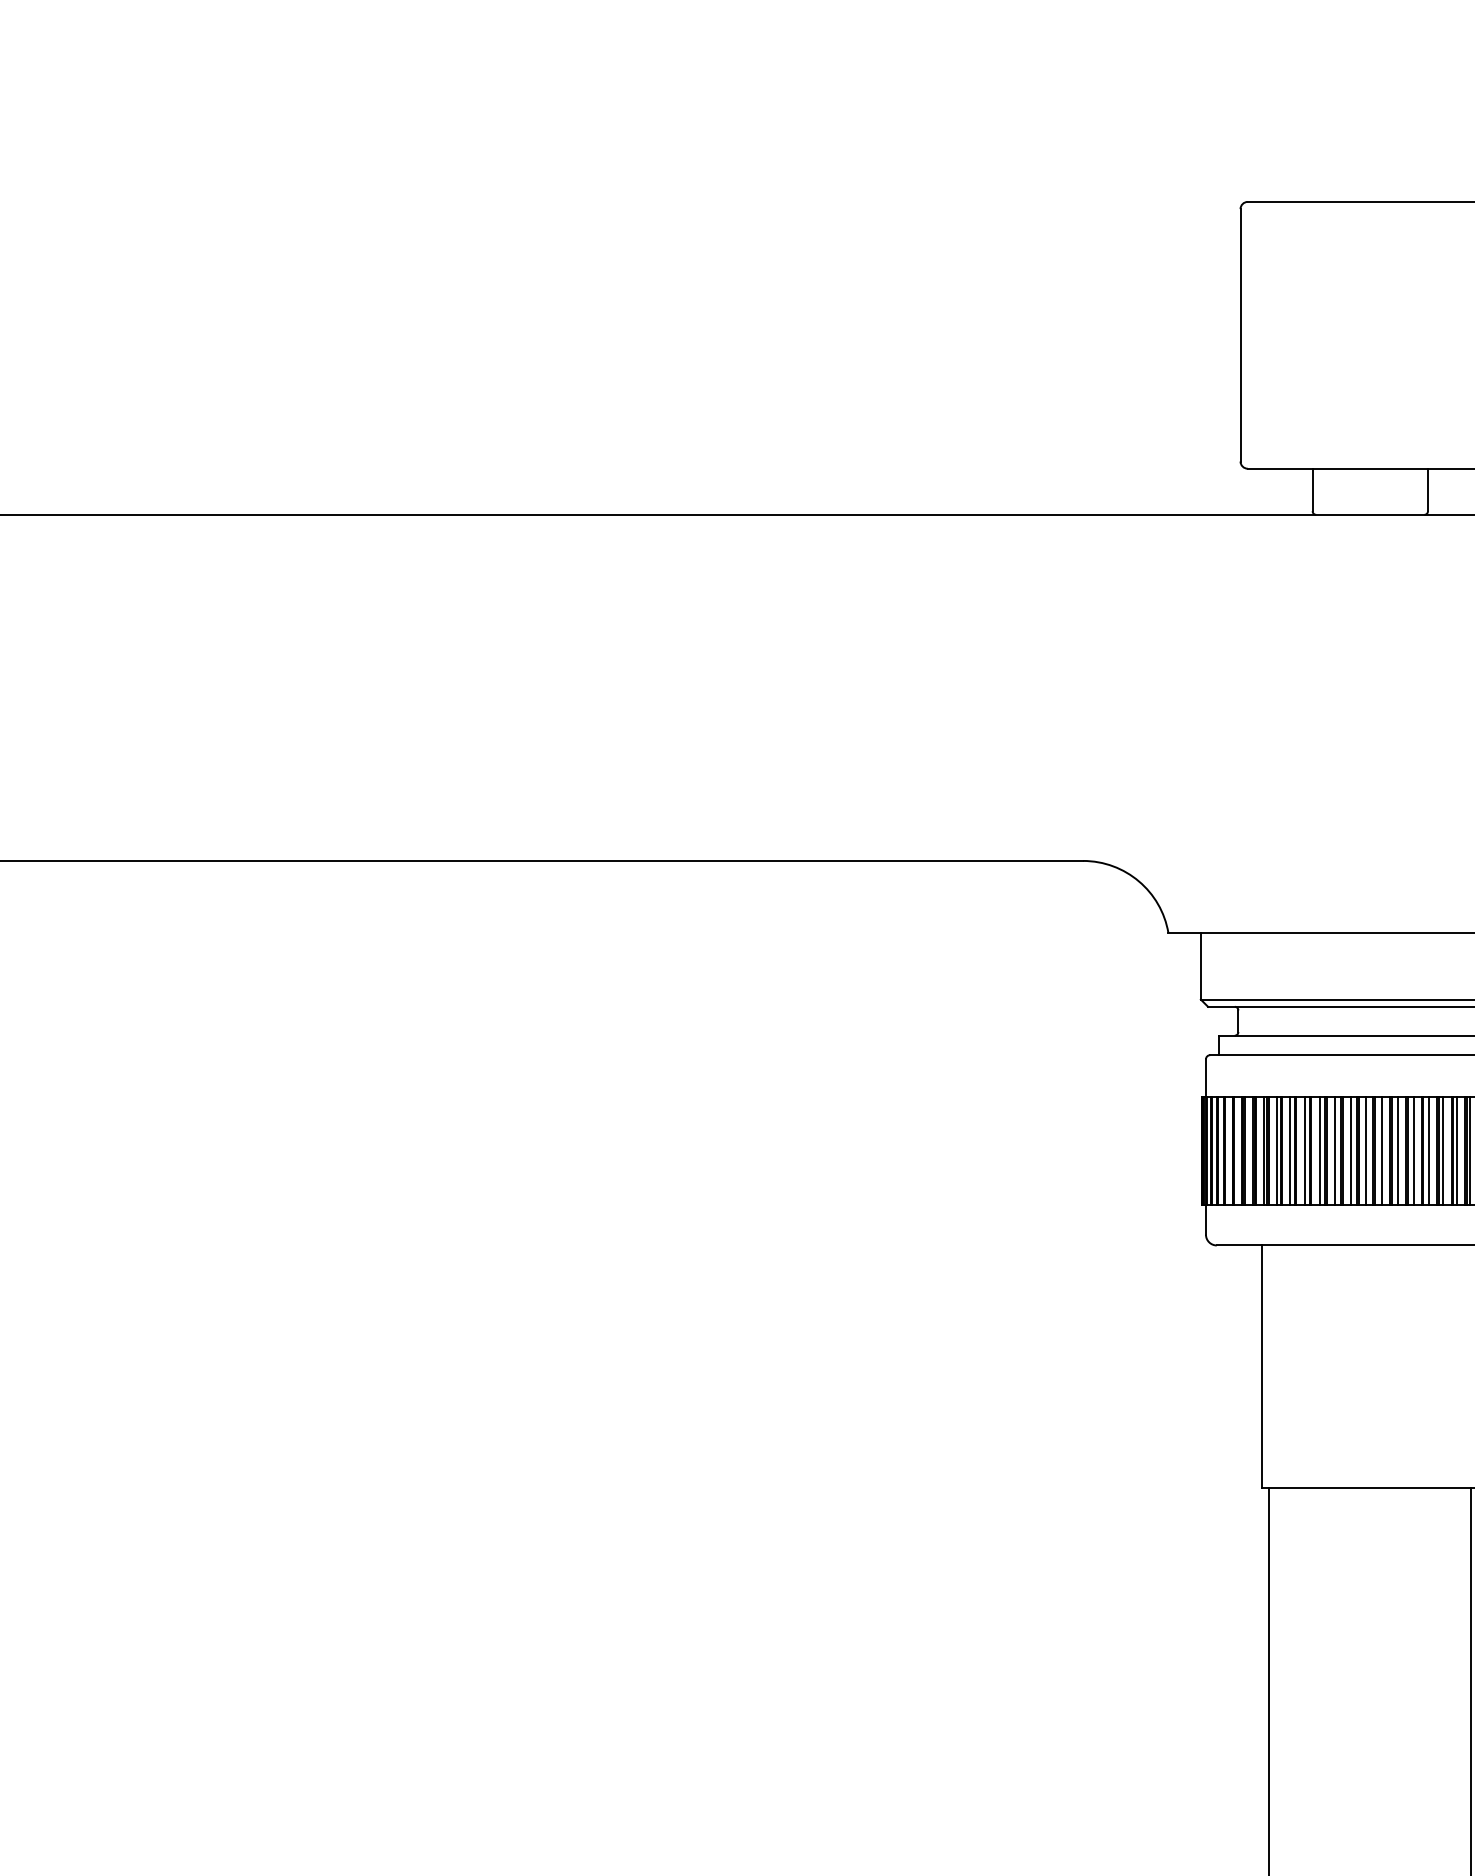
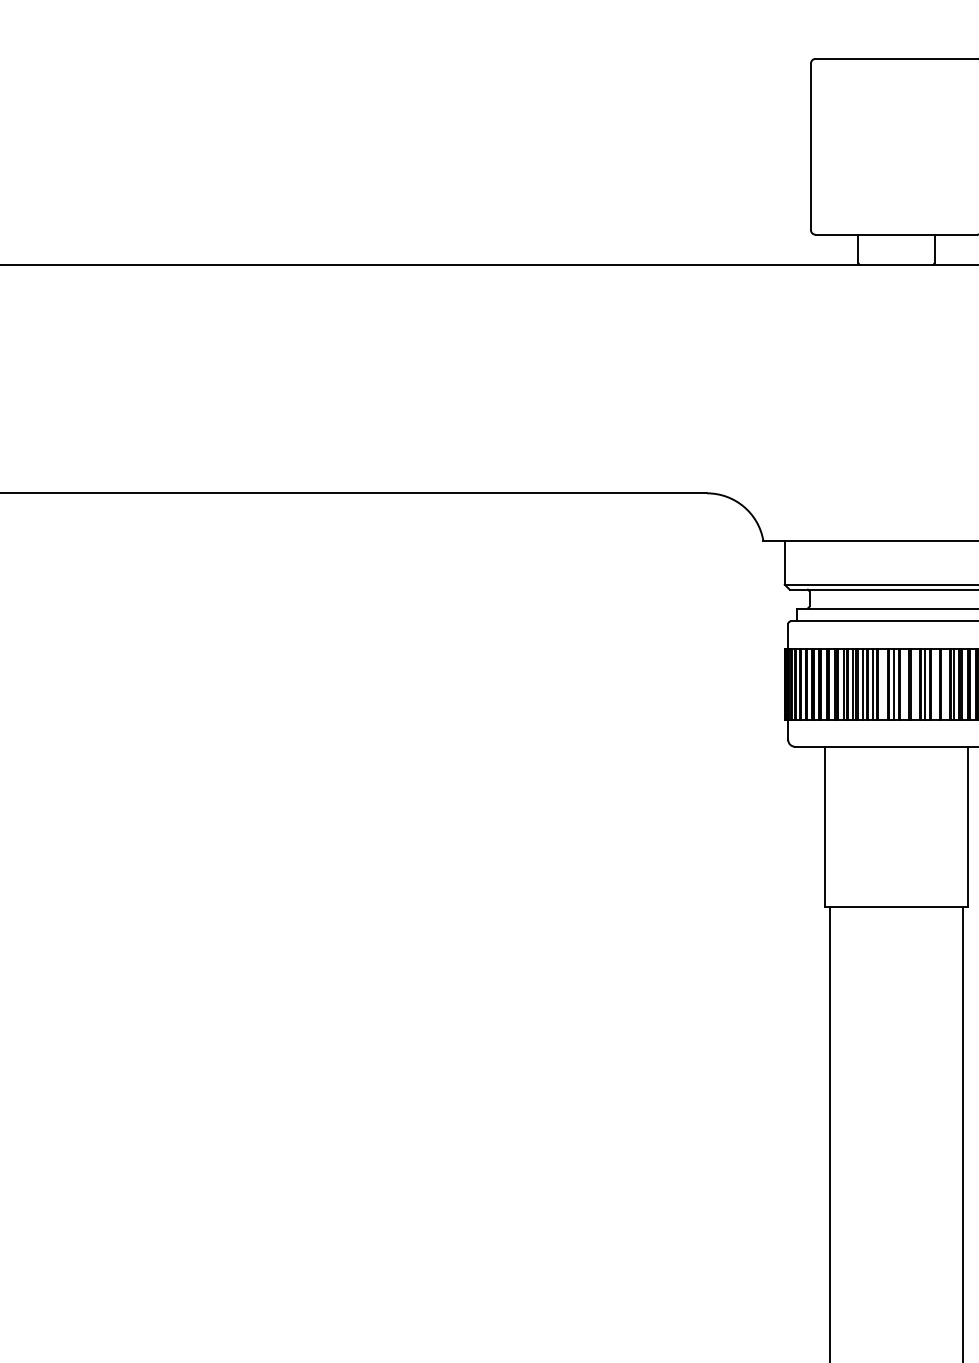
line: (1350, 1150) -> (883, 684), removed
line: (1382, 1150) -> (904, 684), removed
line: (1397, 1150) -> (914, 684), removed
line: (1427, 1150) -> (934, 684), removed
line: (1443, 1150) -> (944, 684), removed

